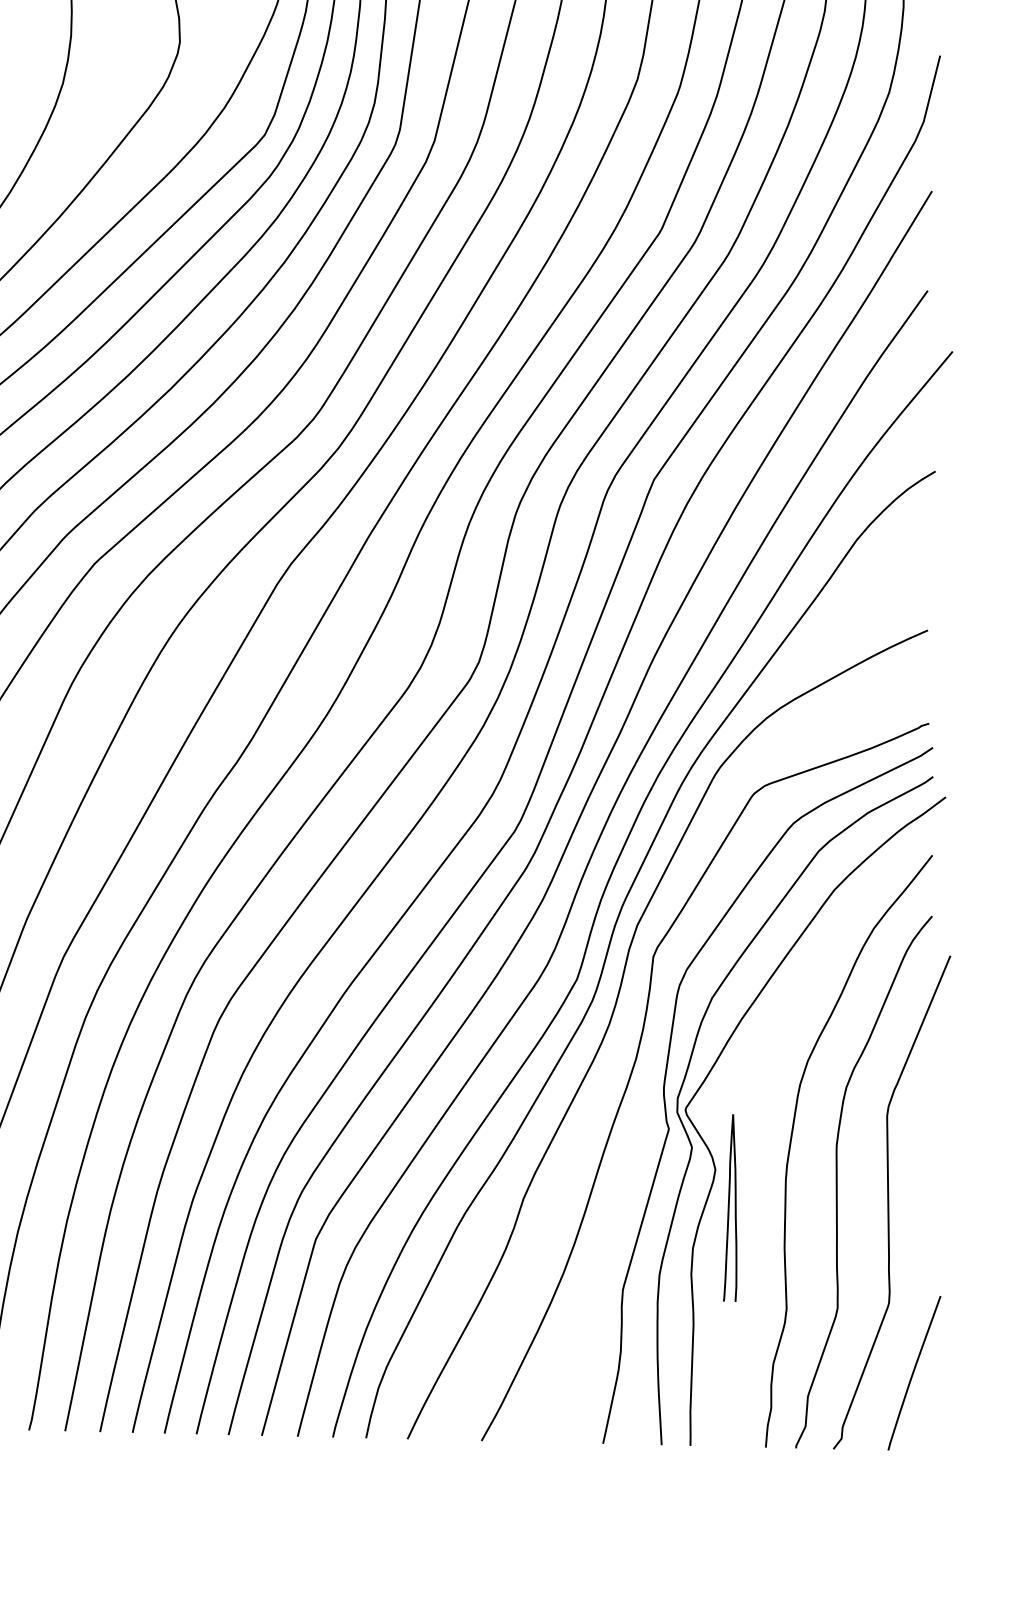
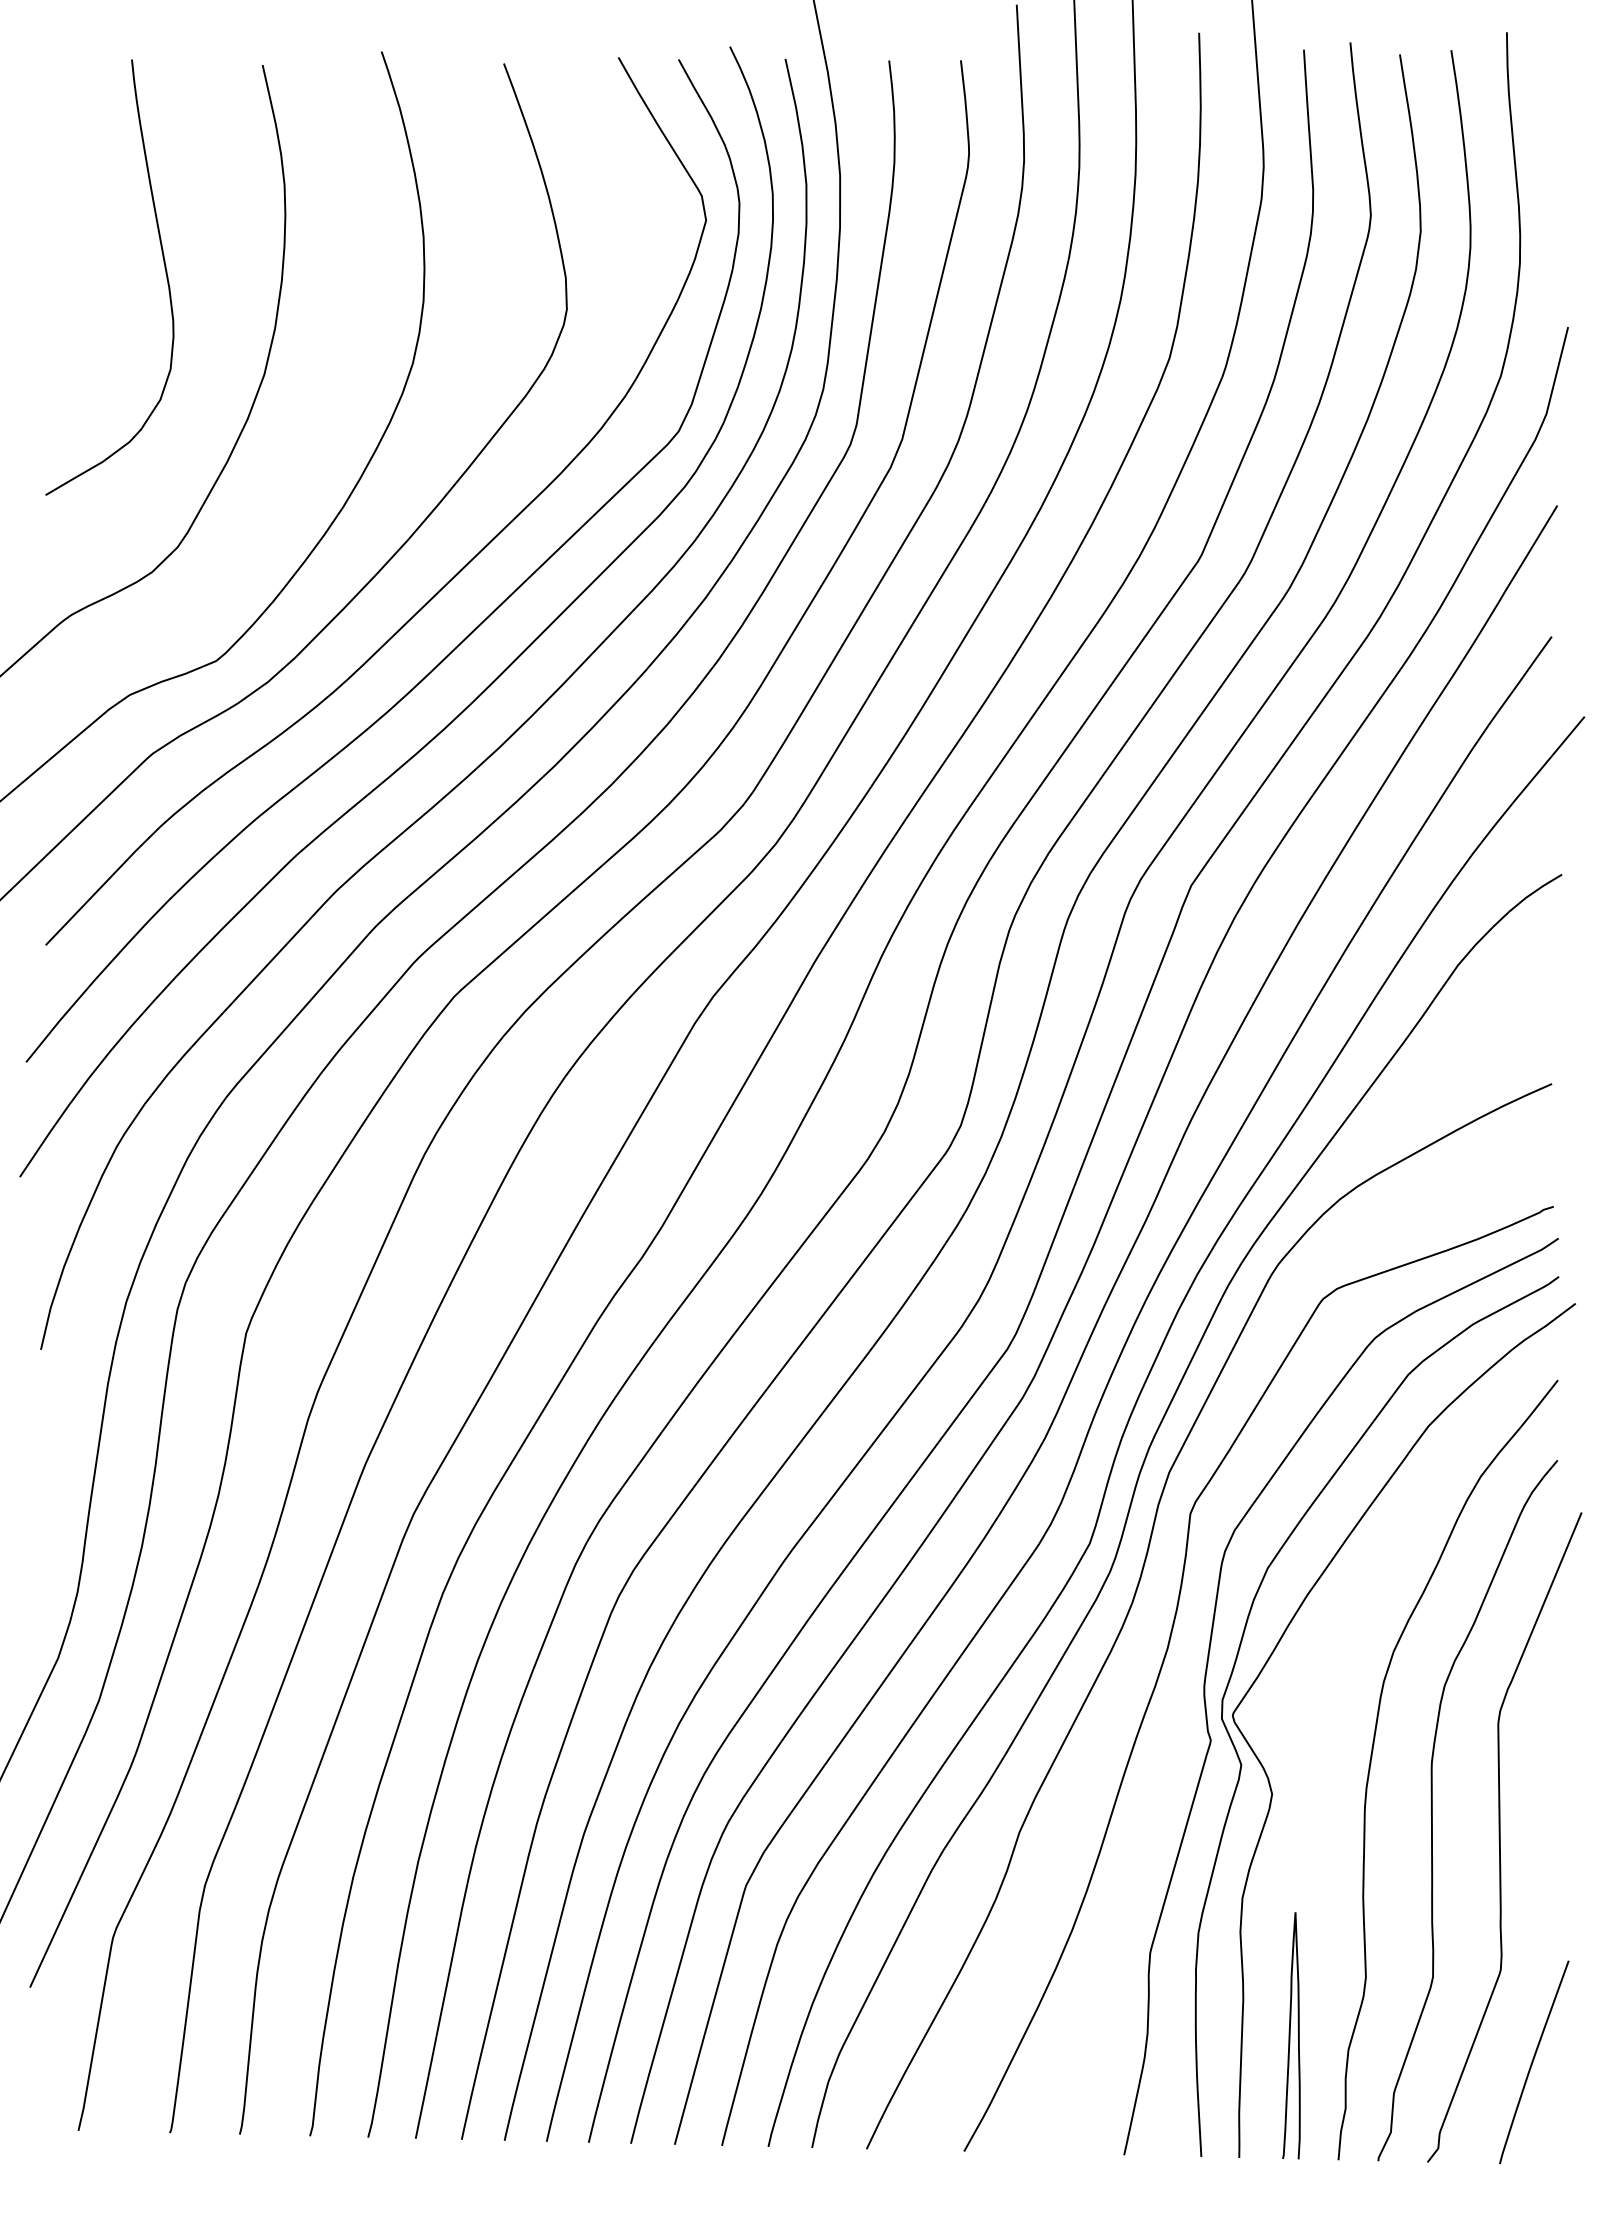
curve: (729, 1207) -> (1290, 2035), moved

